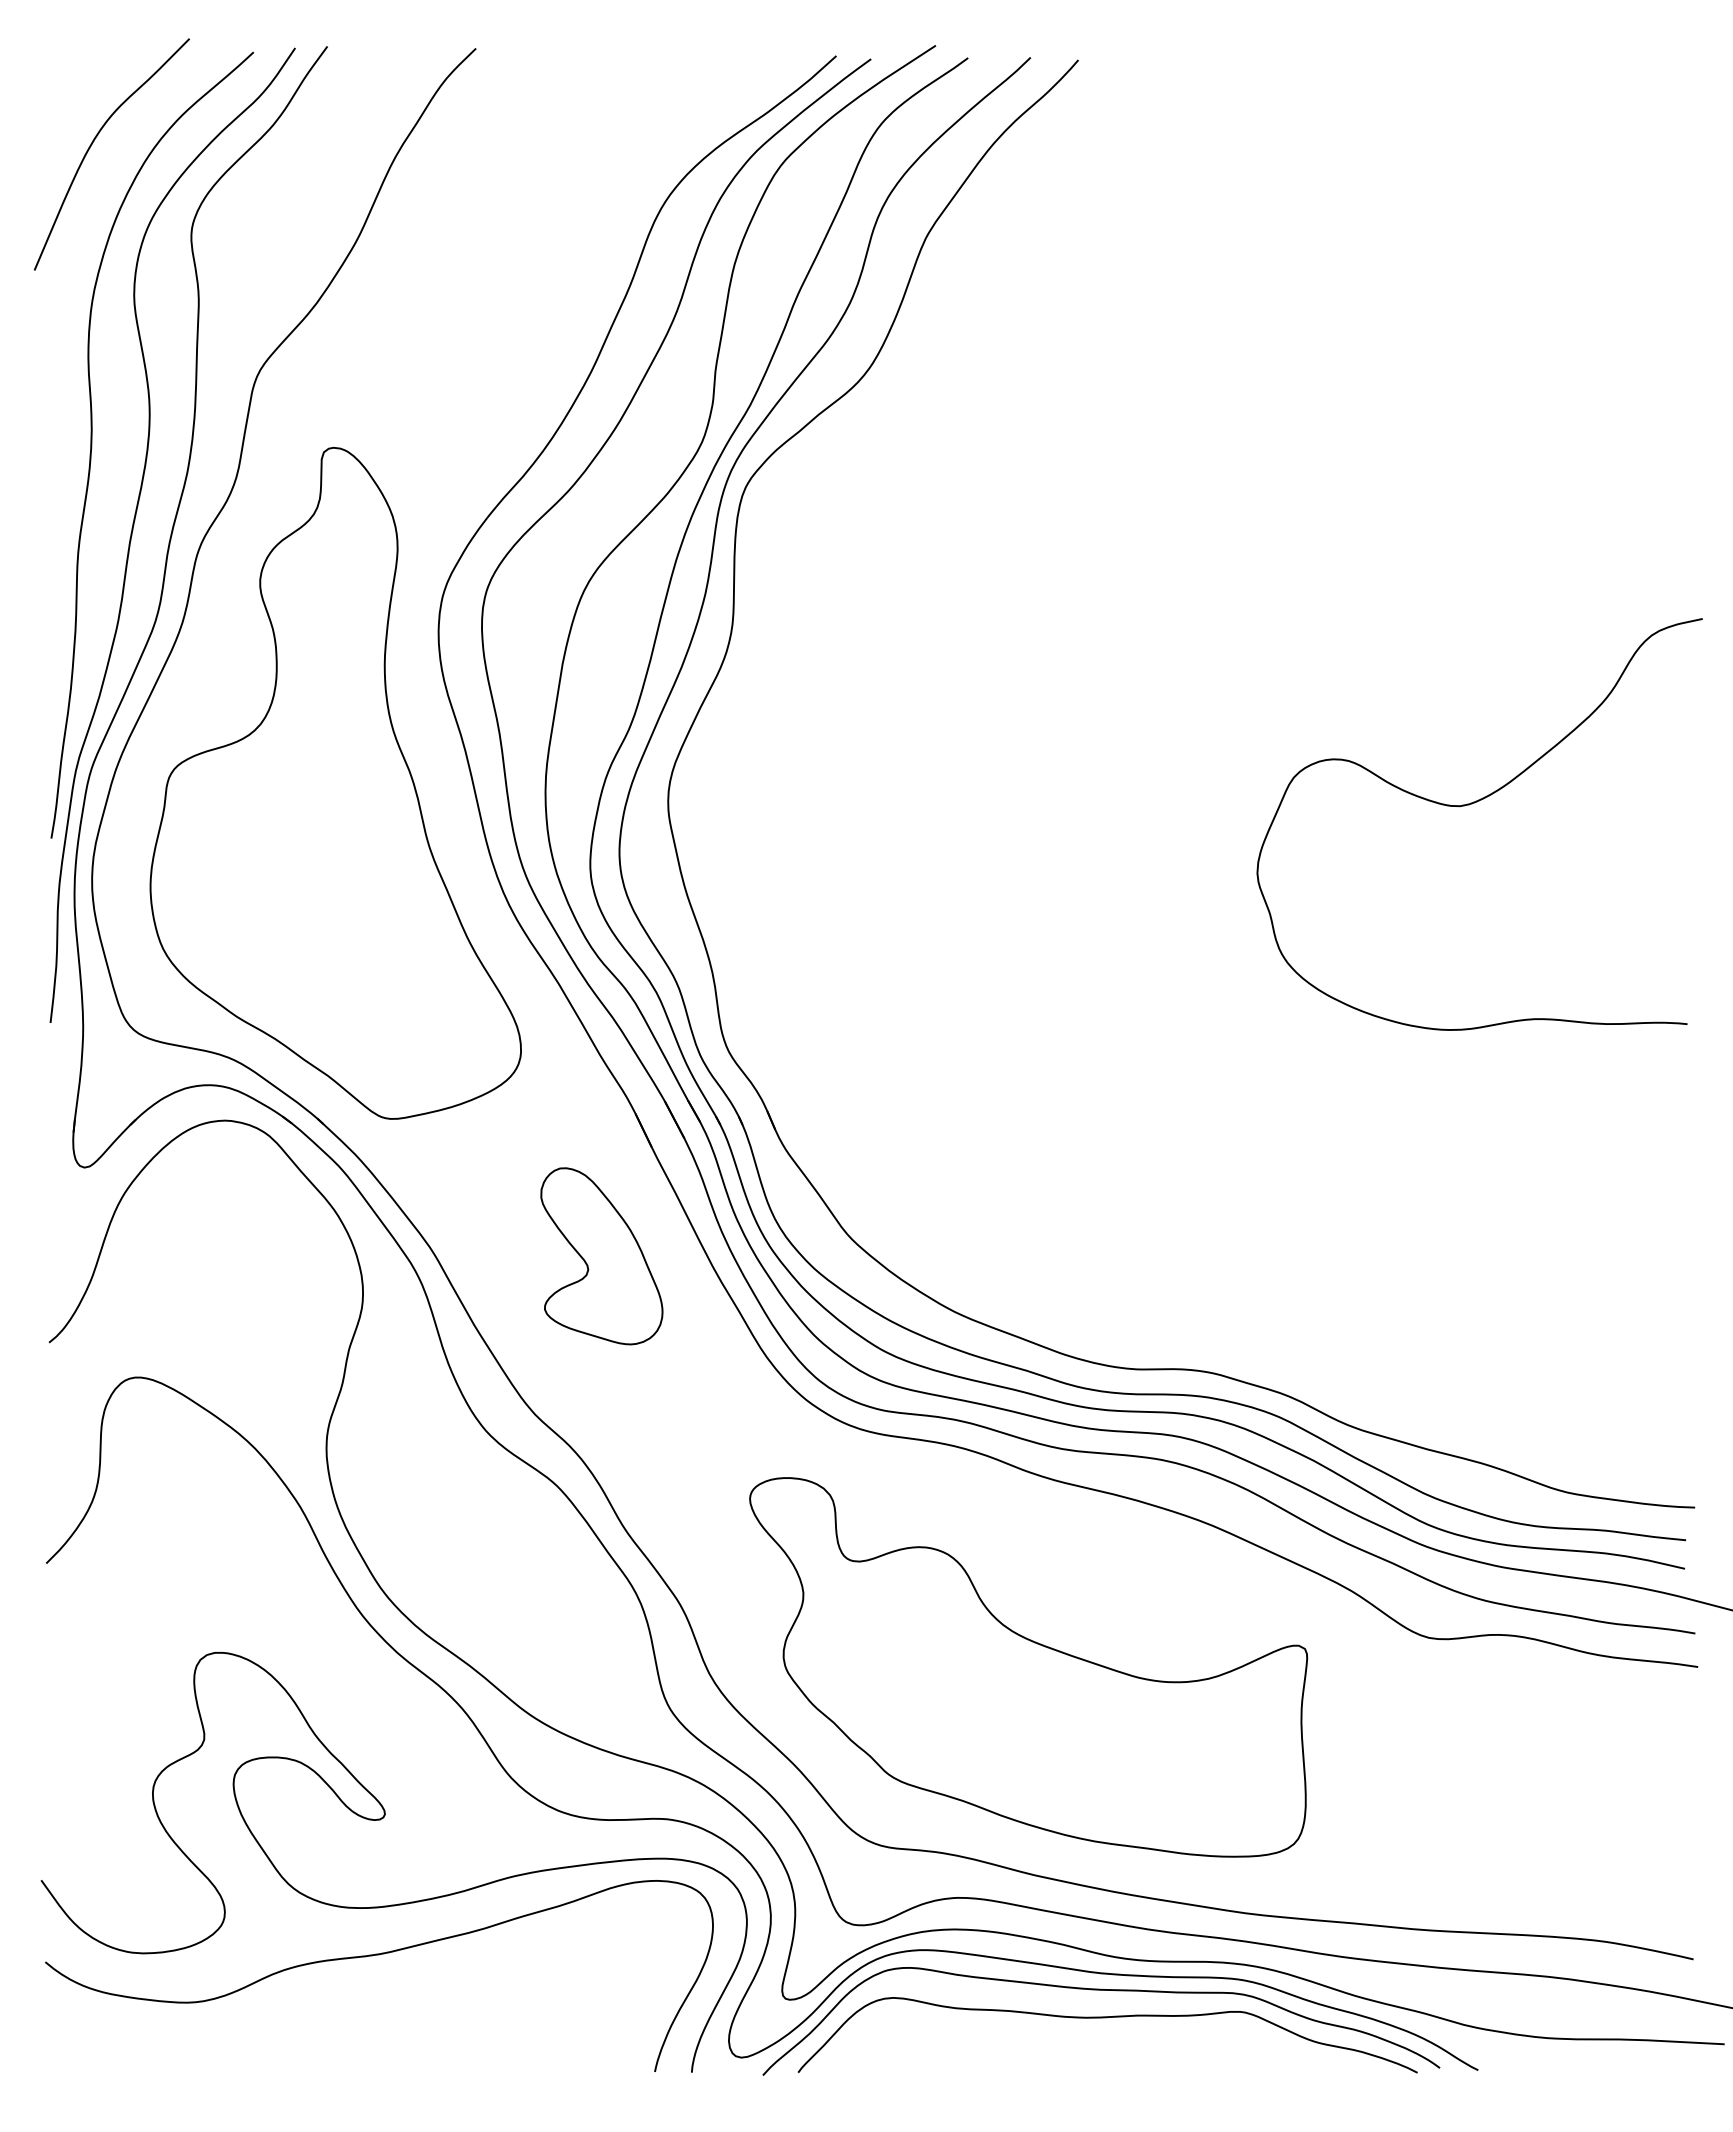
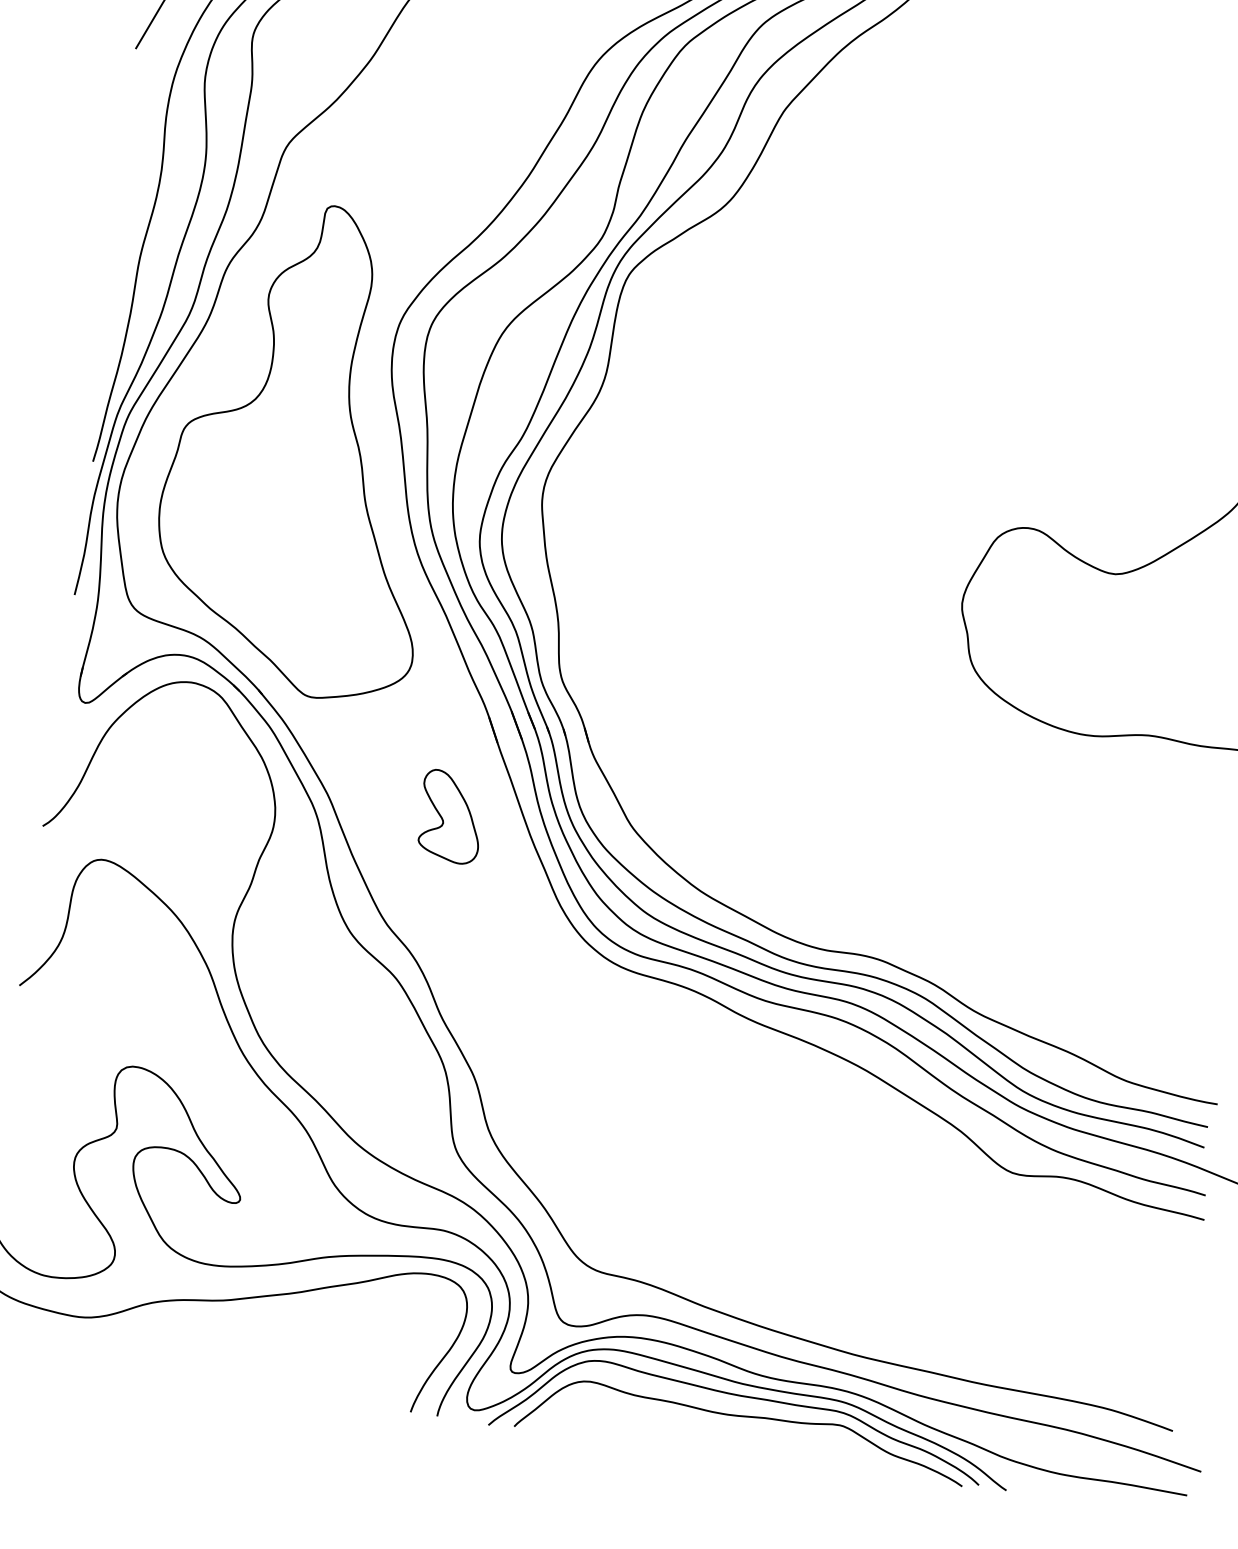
part: (601, 1256) -> (450, 817), size x0.7
part: (1028, 1667) -> (719, 1155), removed

